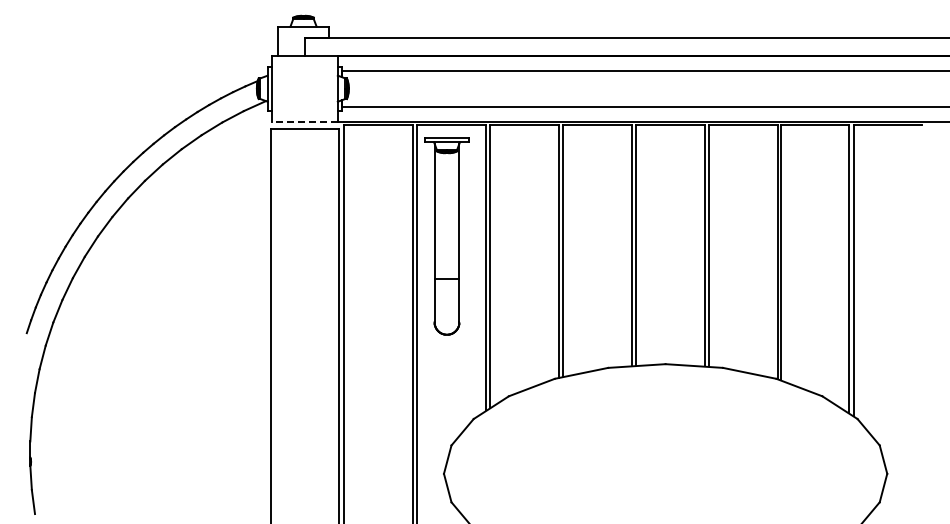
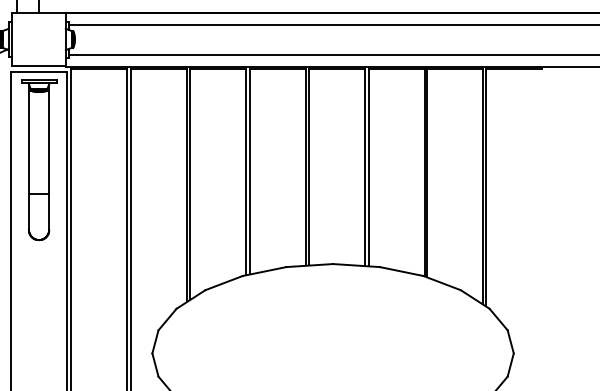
line: (304, 121) -> (38, 66), dashed -> solid
part: (446, 236) -> (38, 159), moved

